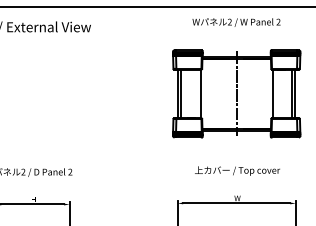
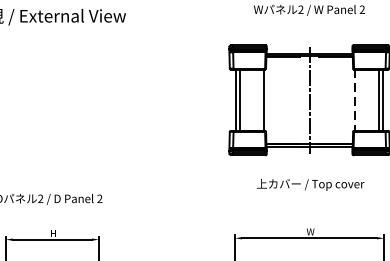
line: (272, 94) -> (354, 100), solid -> dashed
text: (237, 170) -> (310, 184), moved

